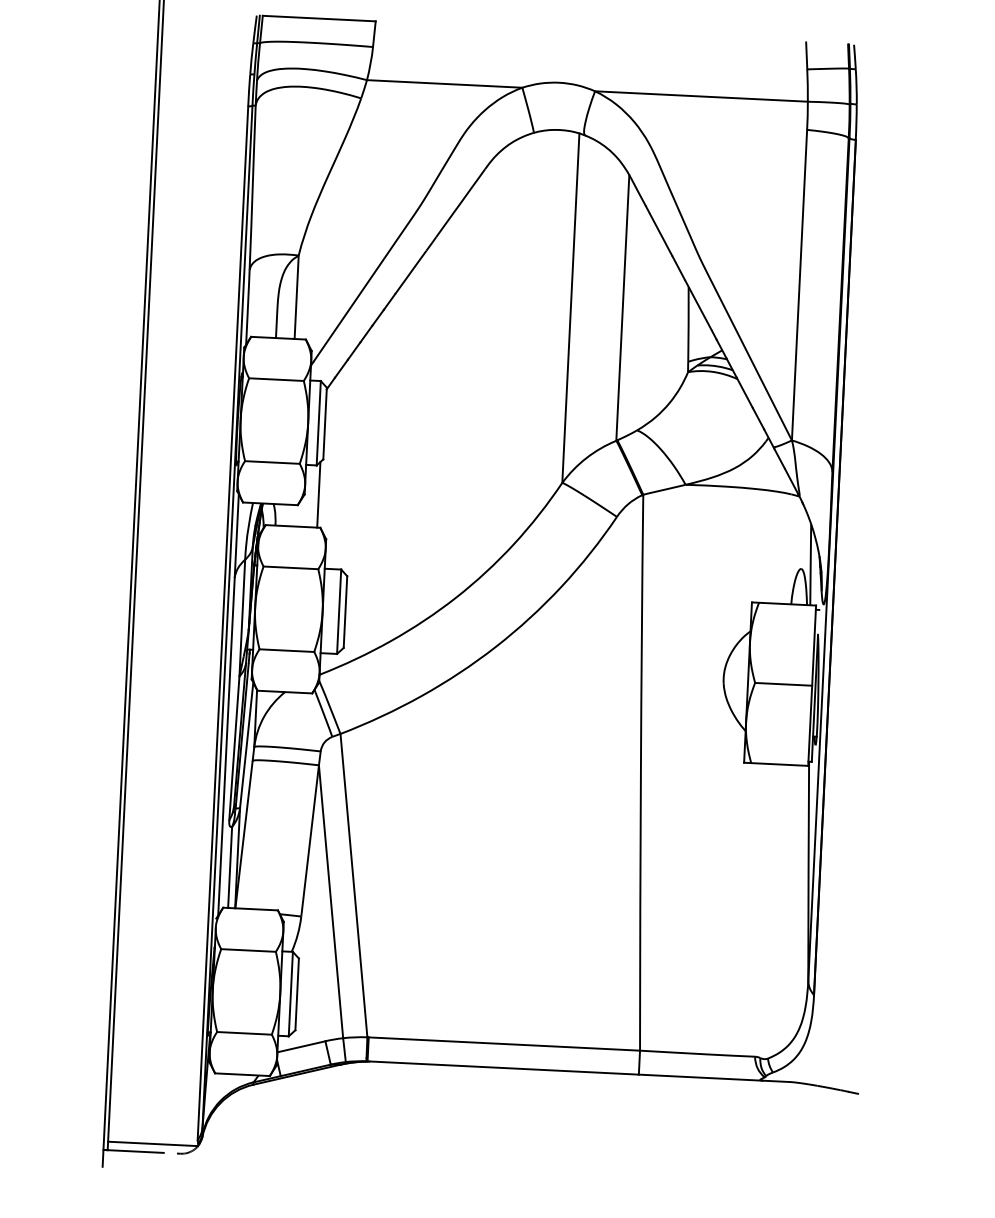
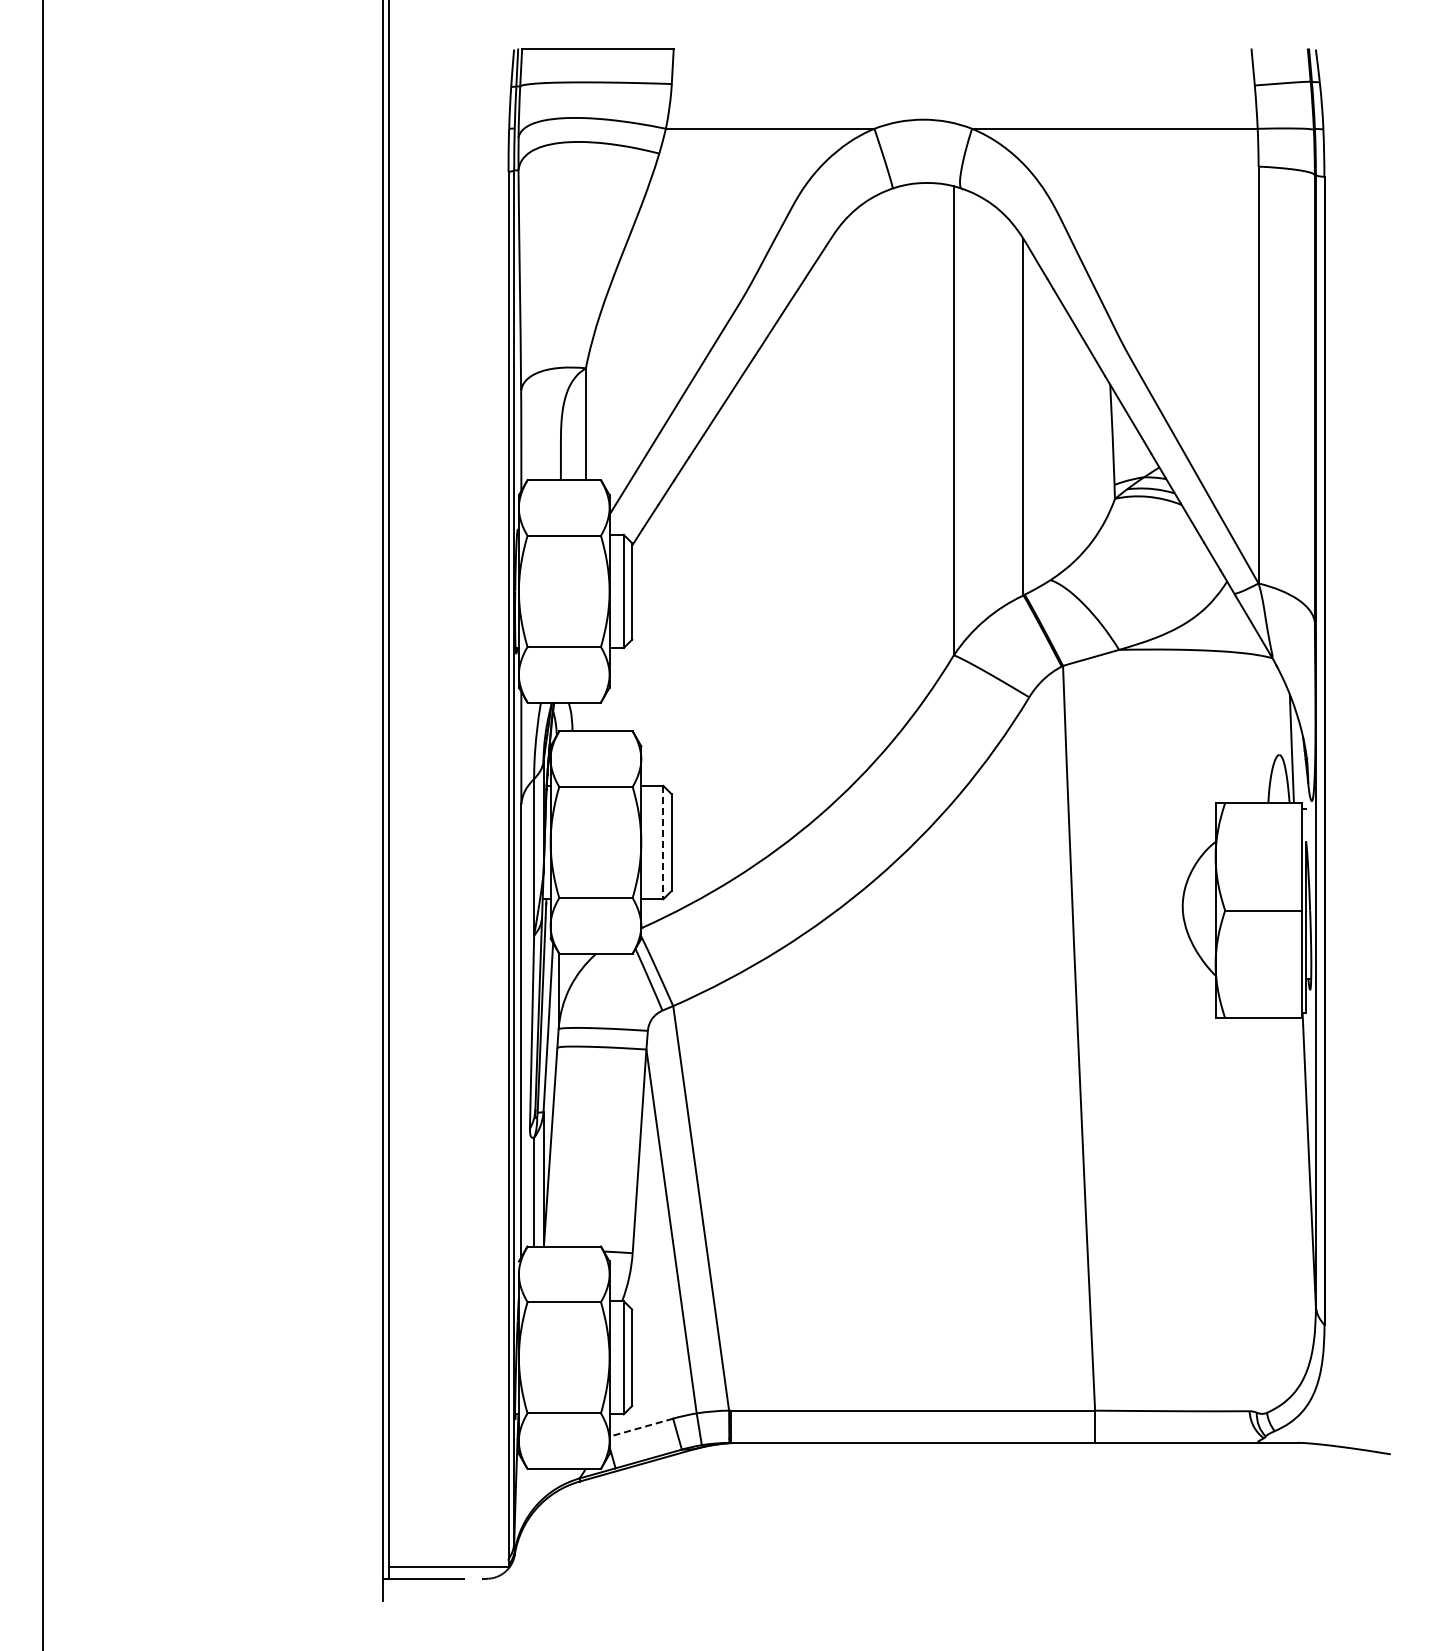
line: (318, 494) -> (628, 687), removed
line: (339, 611) -> (663, 842), solid -> dashed
line: (300, 1046) -> (640, 1427), solid -> dashed

